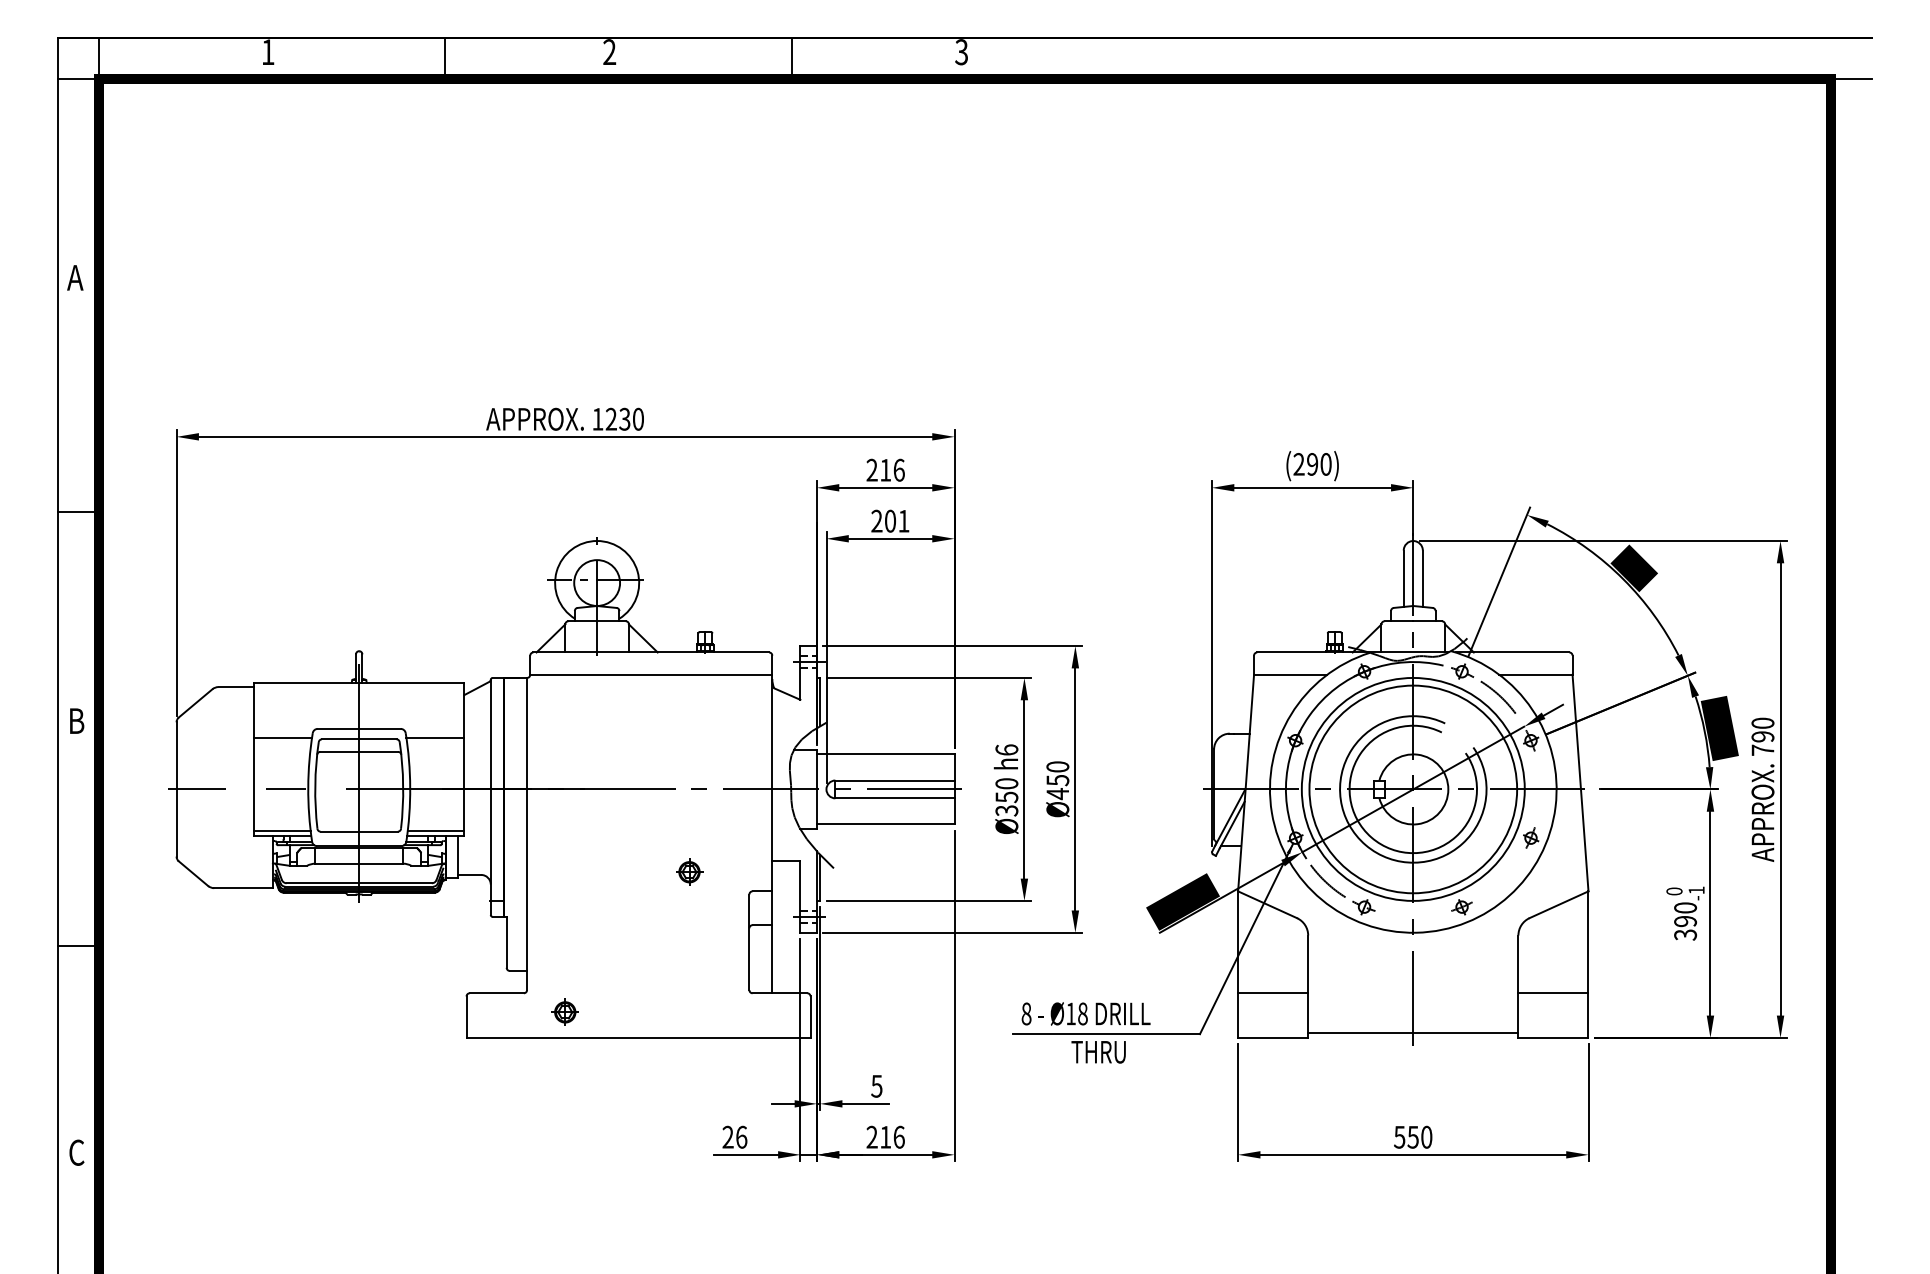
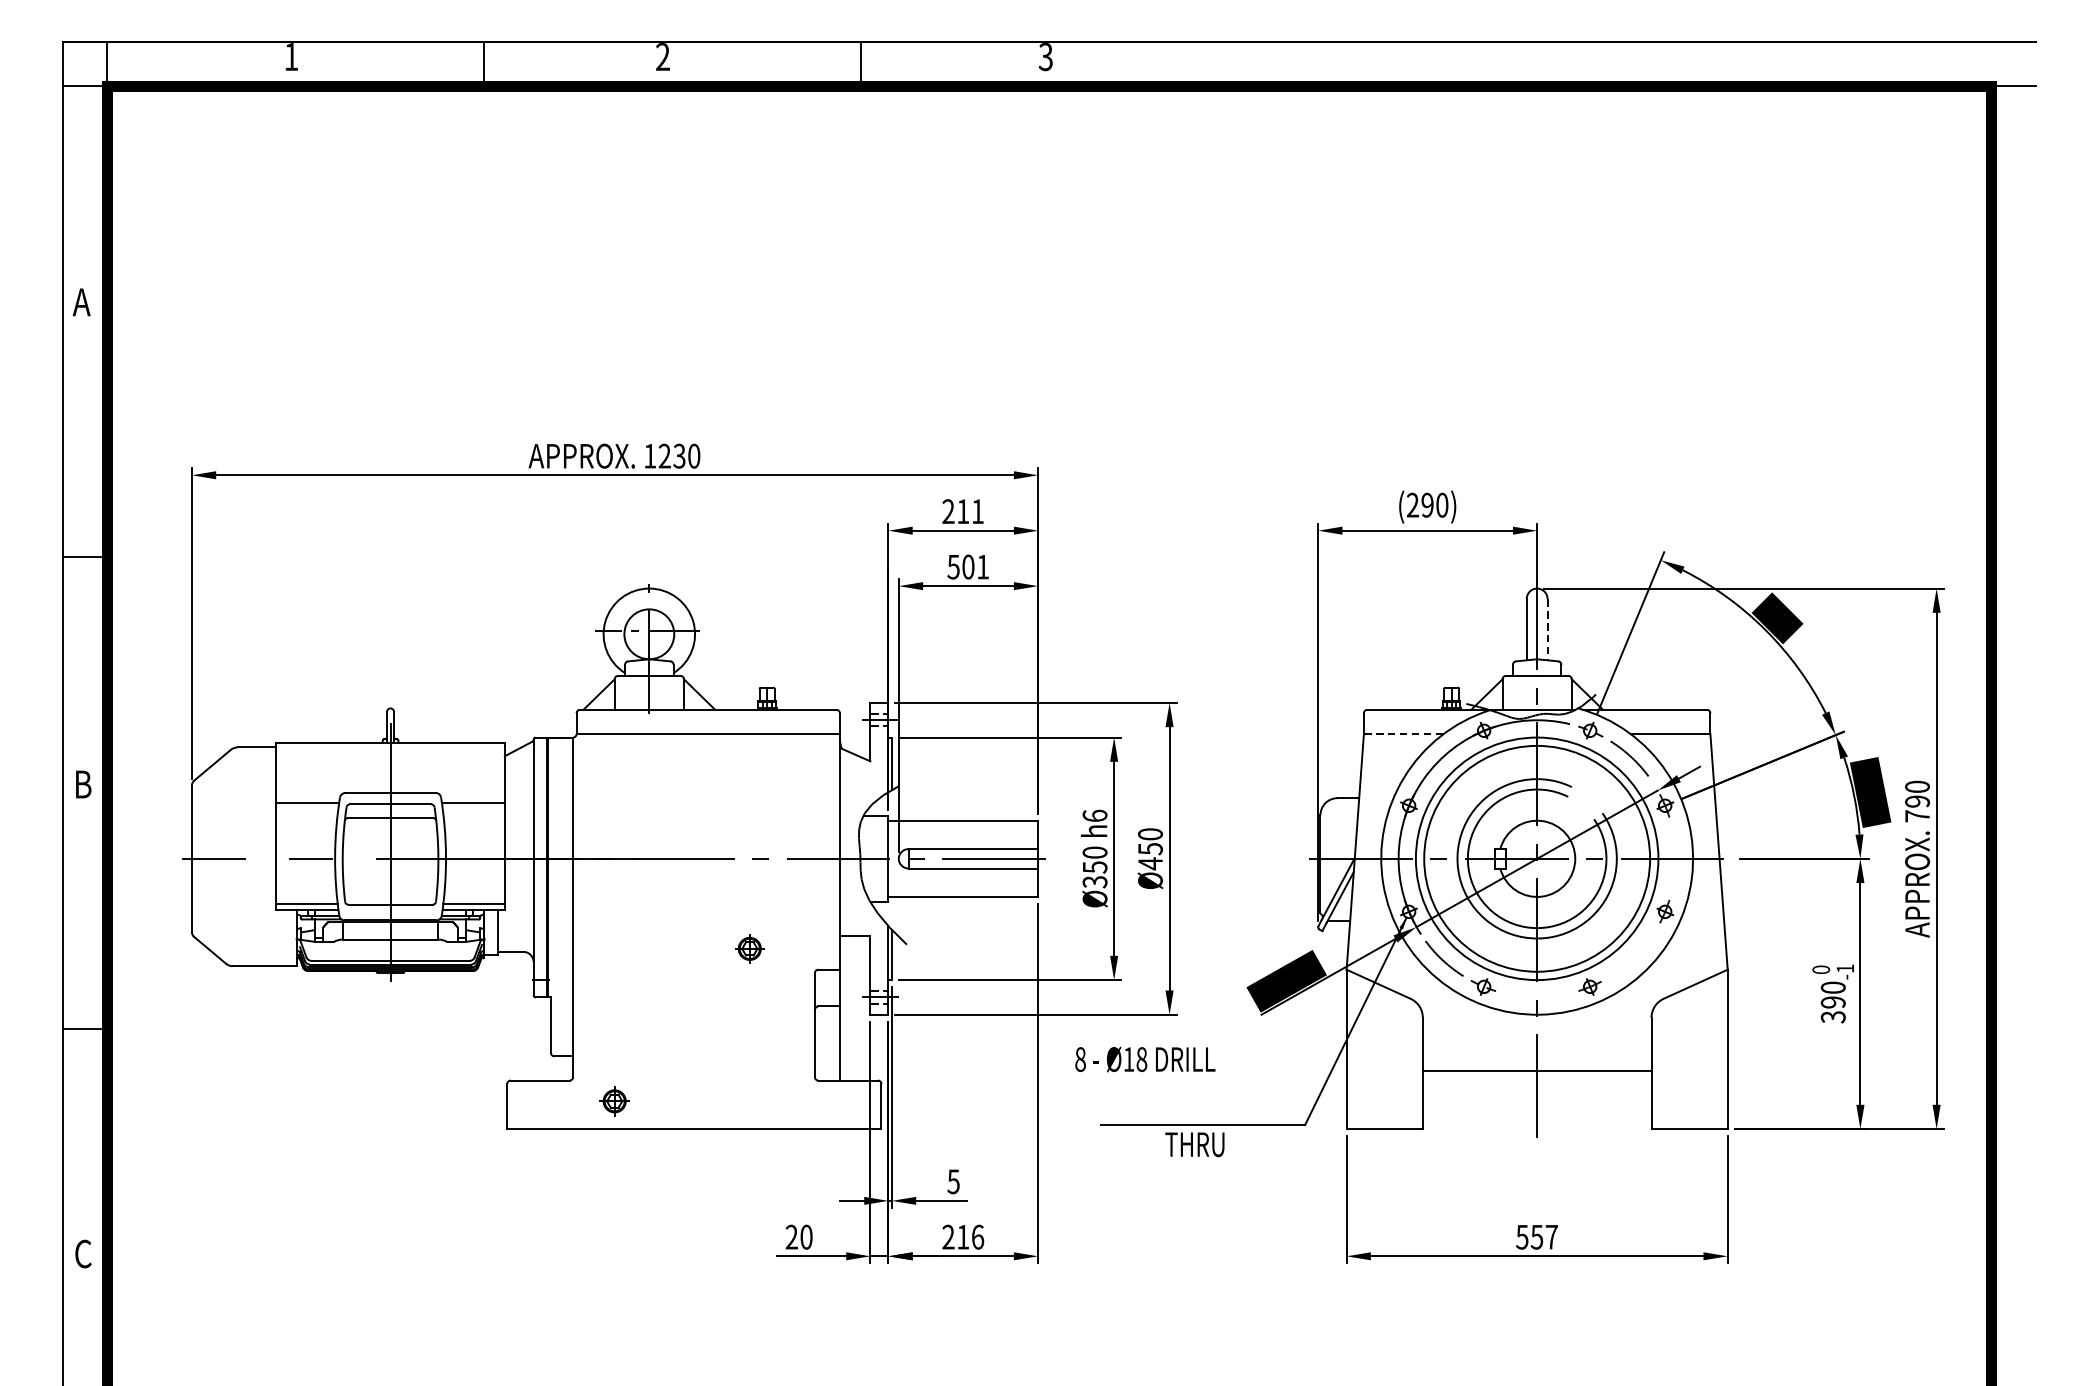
text: (898, 469) -> (977, 510), 216 -> 211
text: (876, 520) -> (953, 566), 201 -> 501
line: (1422, 579) -> (1547, 630), solid -> dashed
line: (1290, 674) -> (1403, 733), solid -> dashed
line: (1273, 993) -> (1385, 1080), removed
line: (1553, 993) -> (1689, 1080), removed
text: (1085, 1013) -> (1144, 1059), moved
line: (1413, 1033) -> (1537, 1071), moved
text: (741, 1136) -> (806, 1236), 26 -> 20
text: (1426, 1136) -> (1551, 1236), 550 -> 557

